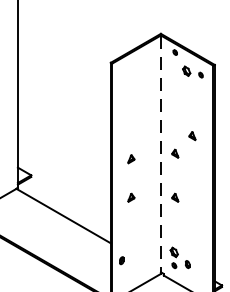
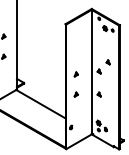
line: (160, 153) -> (91, 71), dashed -> solid

